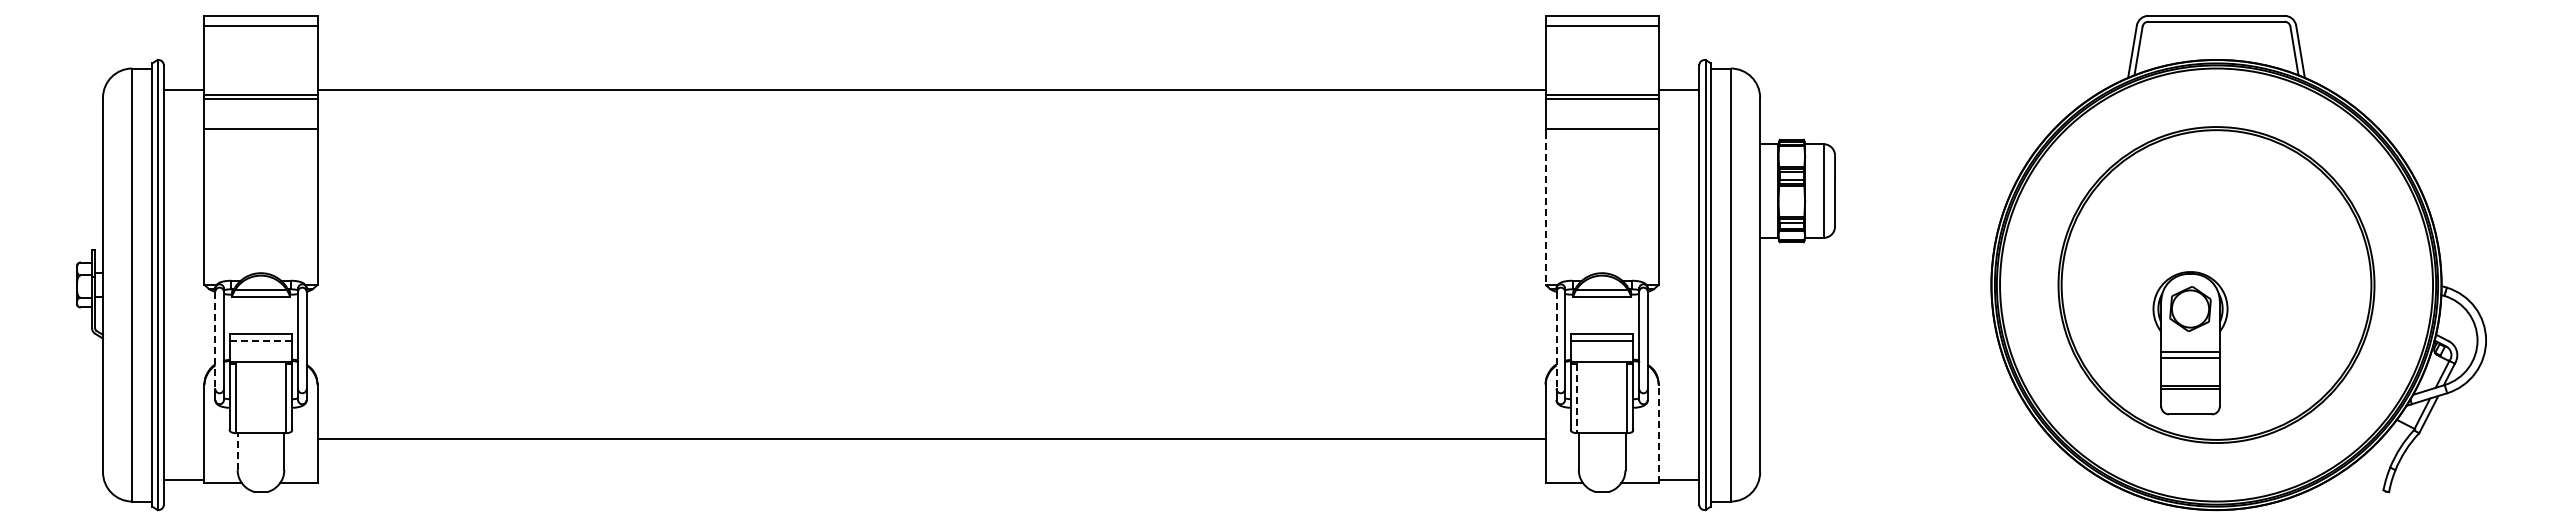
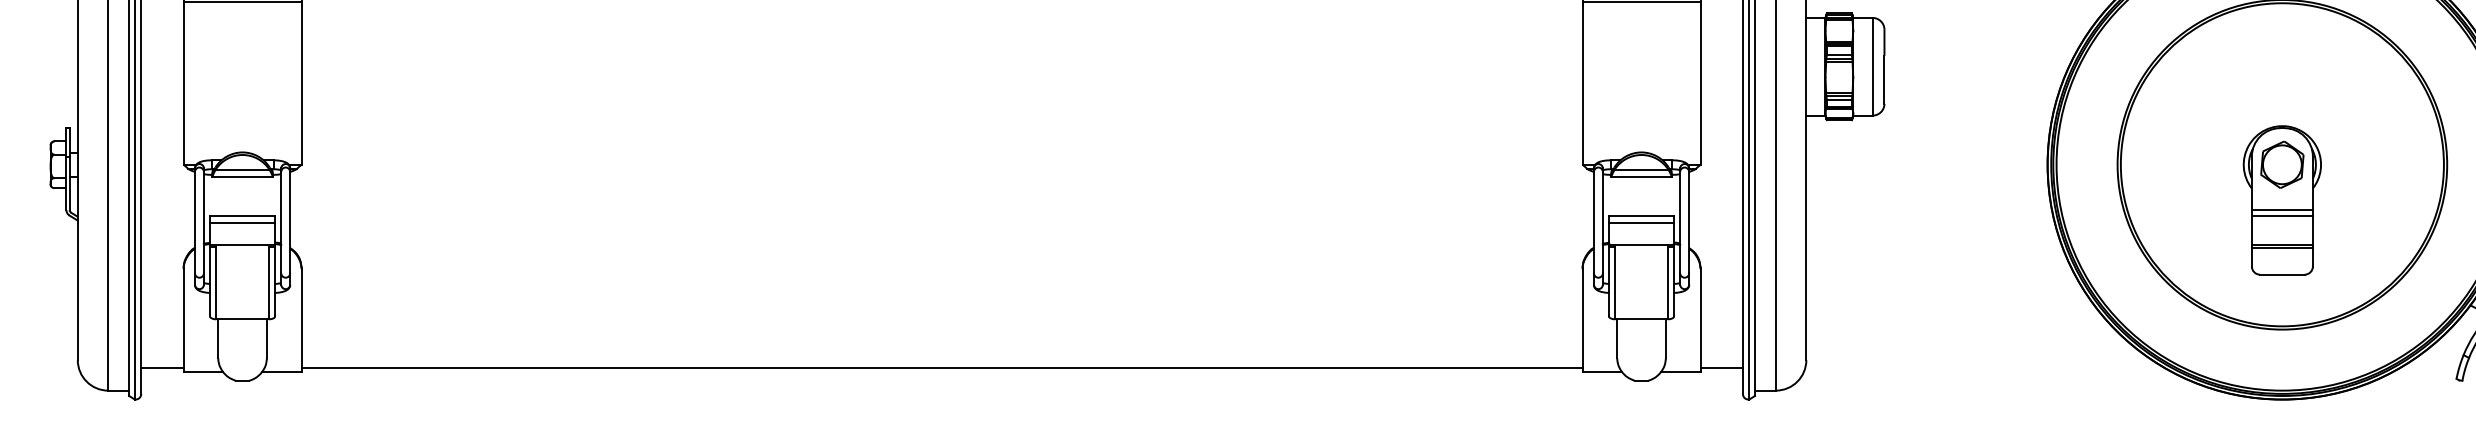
line: (1545, 209) -> (1582, 86), dashed -> solid
line: (215, 340) -> (195, 222), dashed -> solid
line: (1556, 340) -> (1593, 222), dashed -> solid
line: (261, 341) -> (243, 223), dashed -> solid
part: (2190, 343) -> (2282, 200), moved
line: (1577, 398) -> (1615, 283), dashed -> solid
line: (1658, 433) -> (1700, 319), dashed -> solid
line: (931, 439) -> (941, 368), moved
line: (237, 451) -> (218, 338), dashed -> solid

